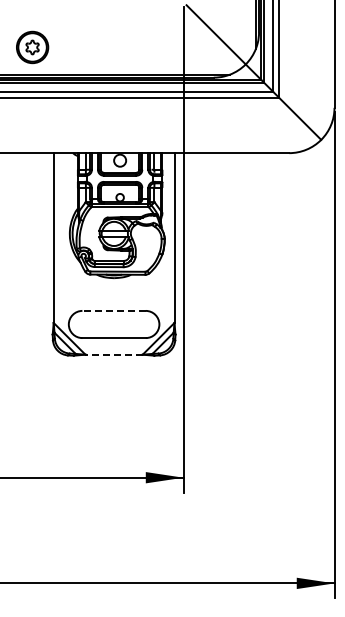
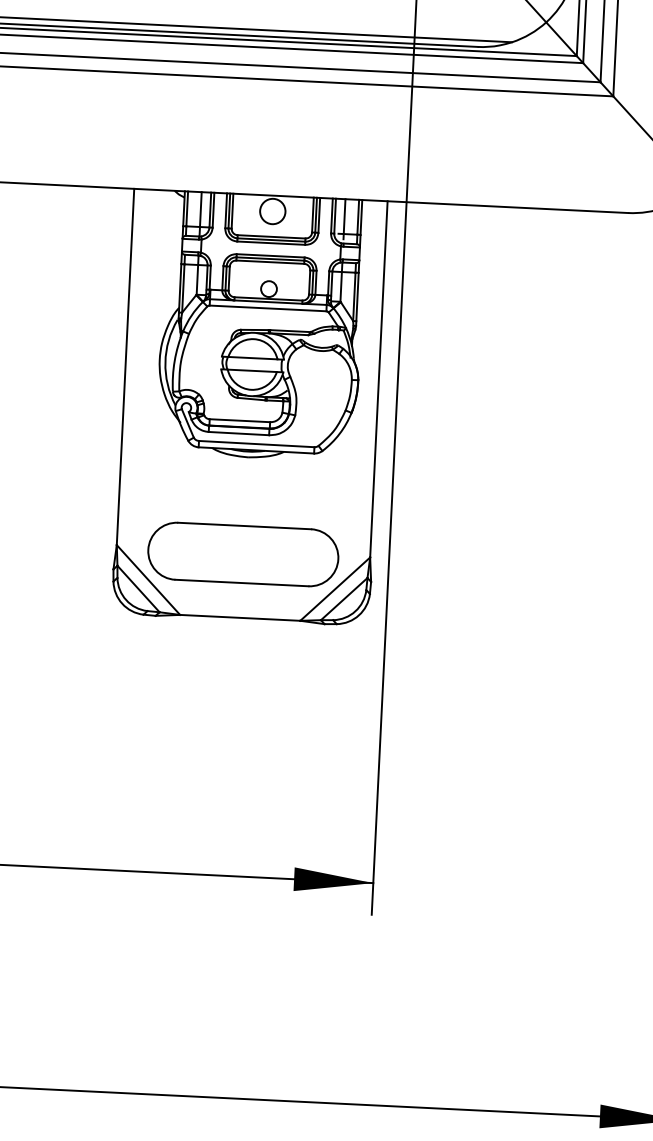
line: (114, 310) -> (245, 525), dashed -> solid
line: (114, 354) -> (241, 617), dashed -> solid

